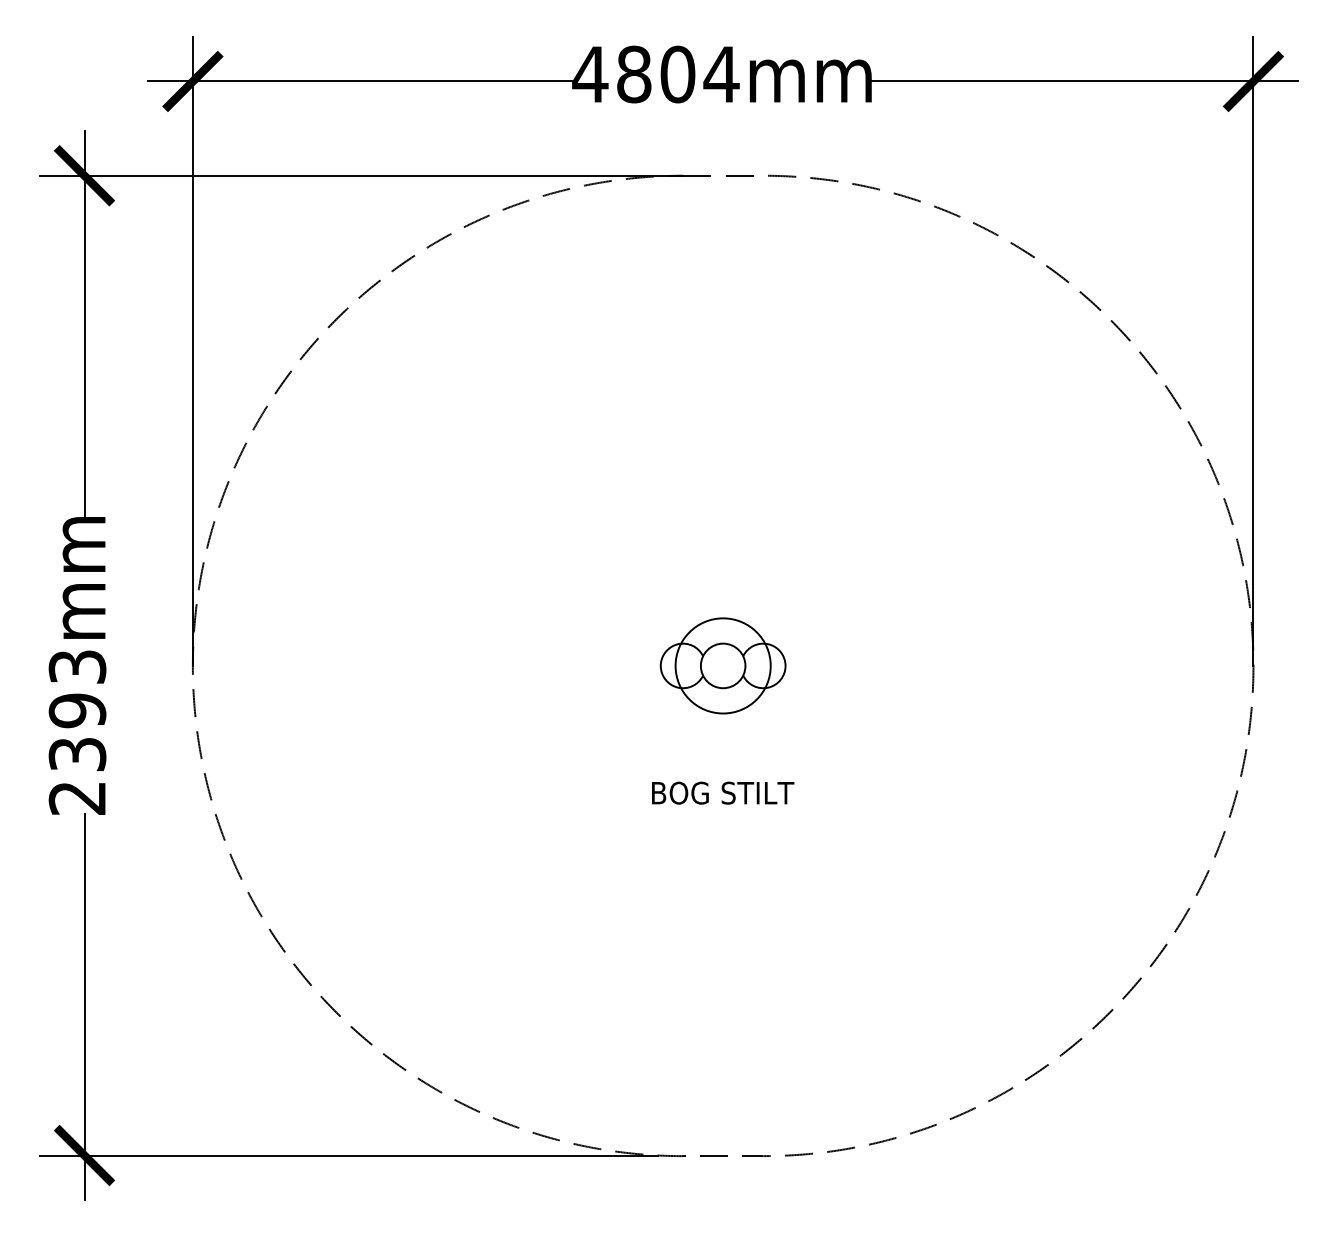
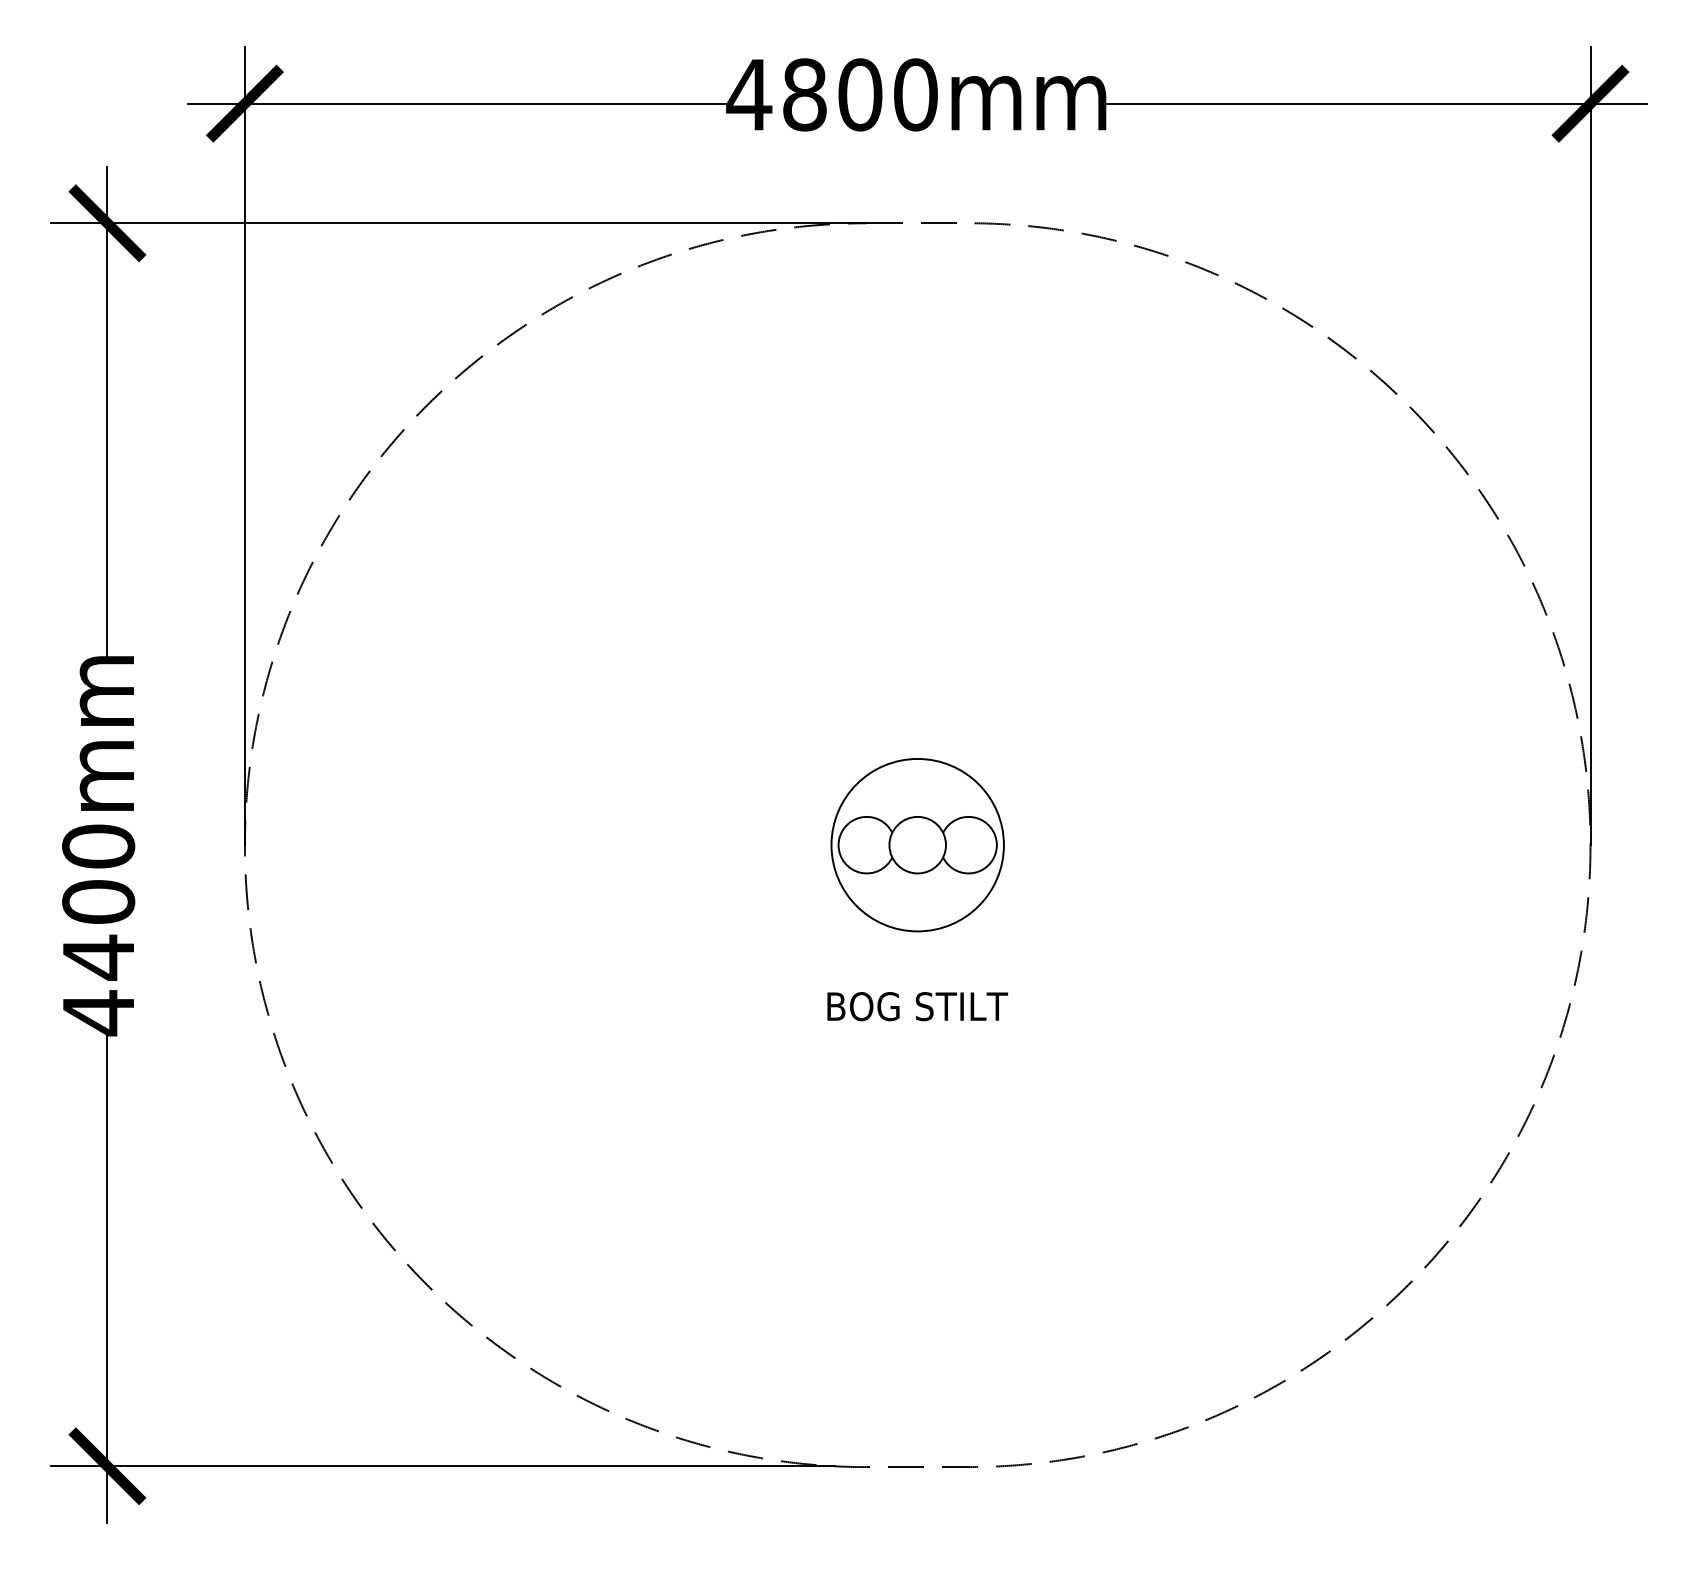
text: (721, 74) -> (915, 94), 4804mm -> 4800mm
circle: (722, 665) -> (917, 844), size x1.43
text: (77, 733) -> (98, 930), 2393mm -> 4400mm

